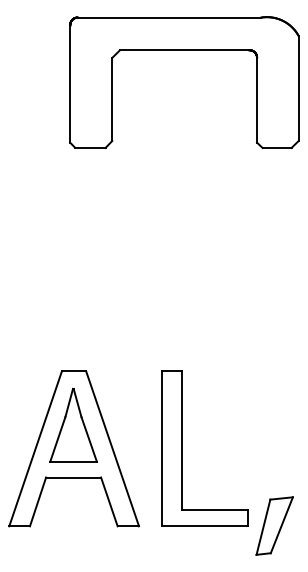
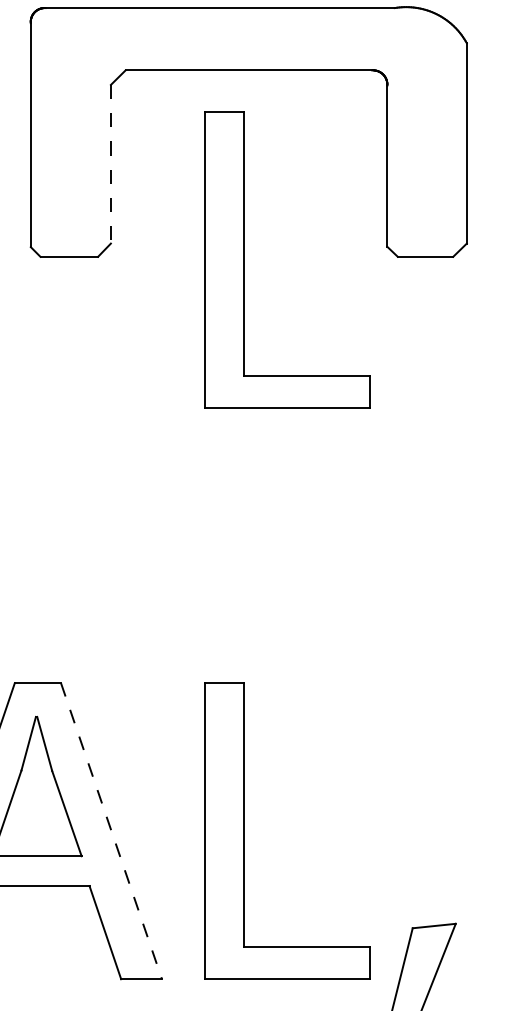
line: (112, 99) -> (111, 164), solid -> dashed
part: (182, 149) -> (244, 259), added
line: (112, 448) -> (111, 830), solid -> dashed

